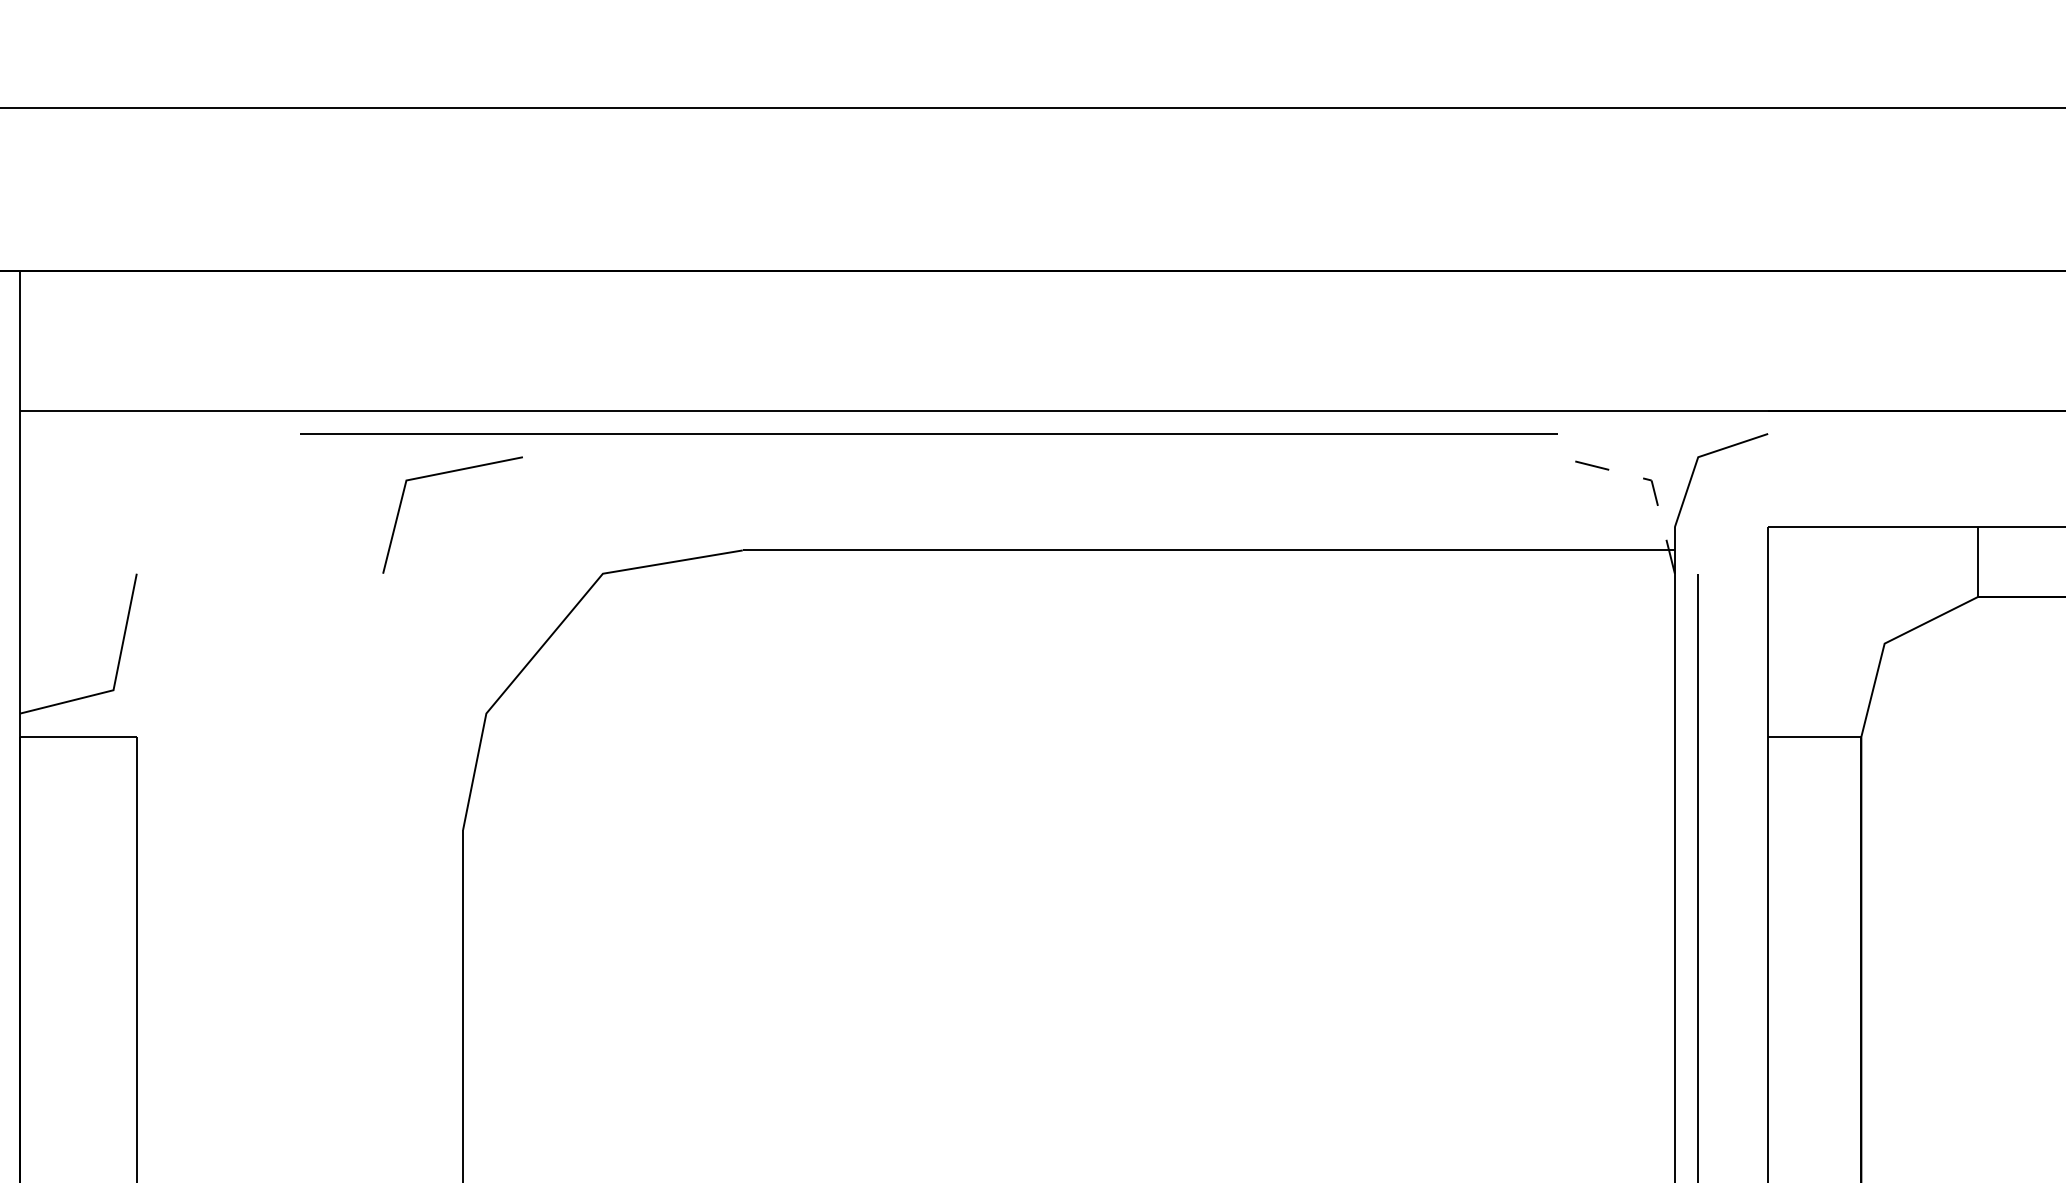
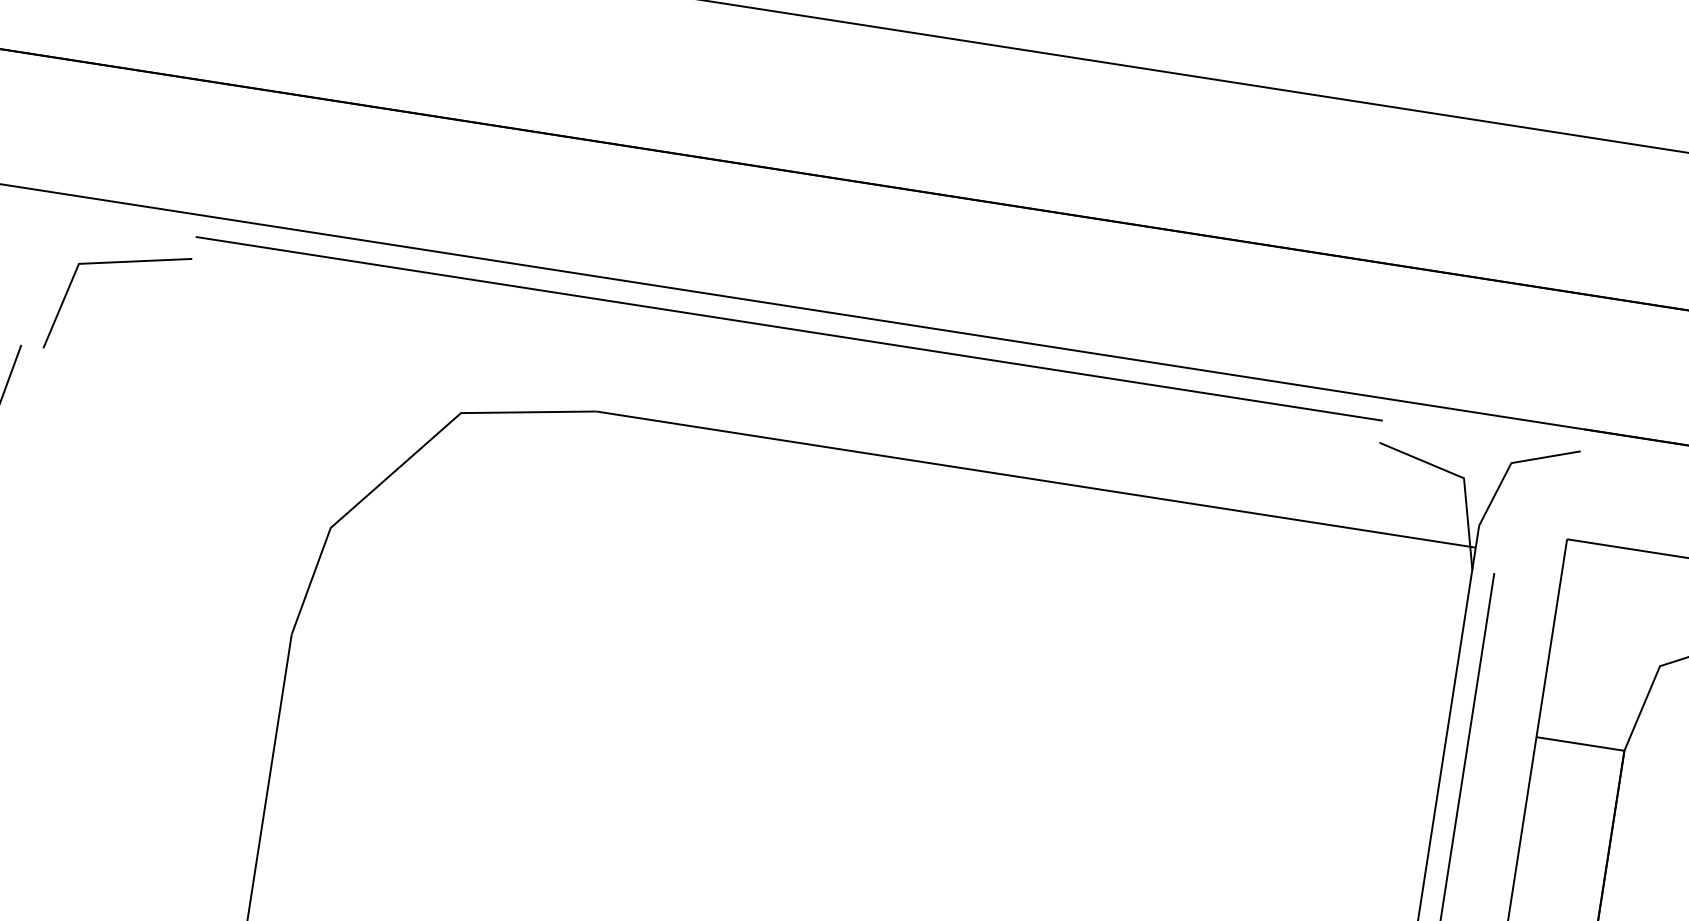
line: (442, 474) -> (113, 263), moved
line: (1651, 480) -> (1463, 478), dashed -> solid

